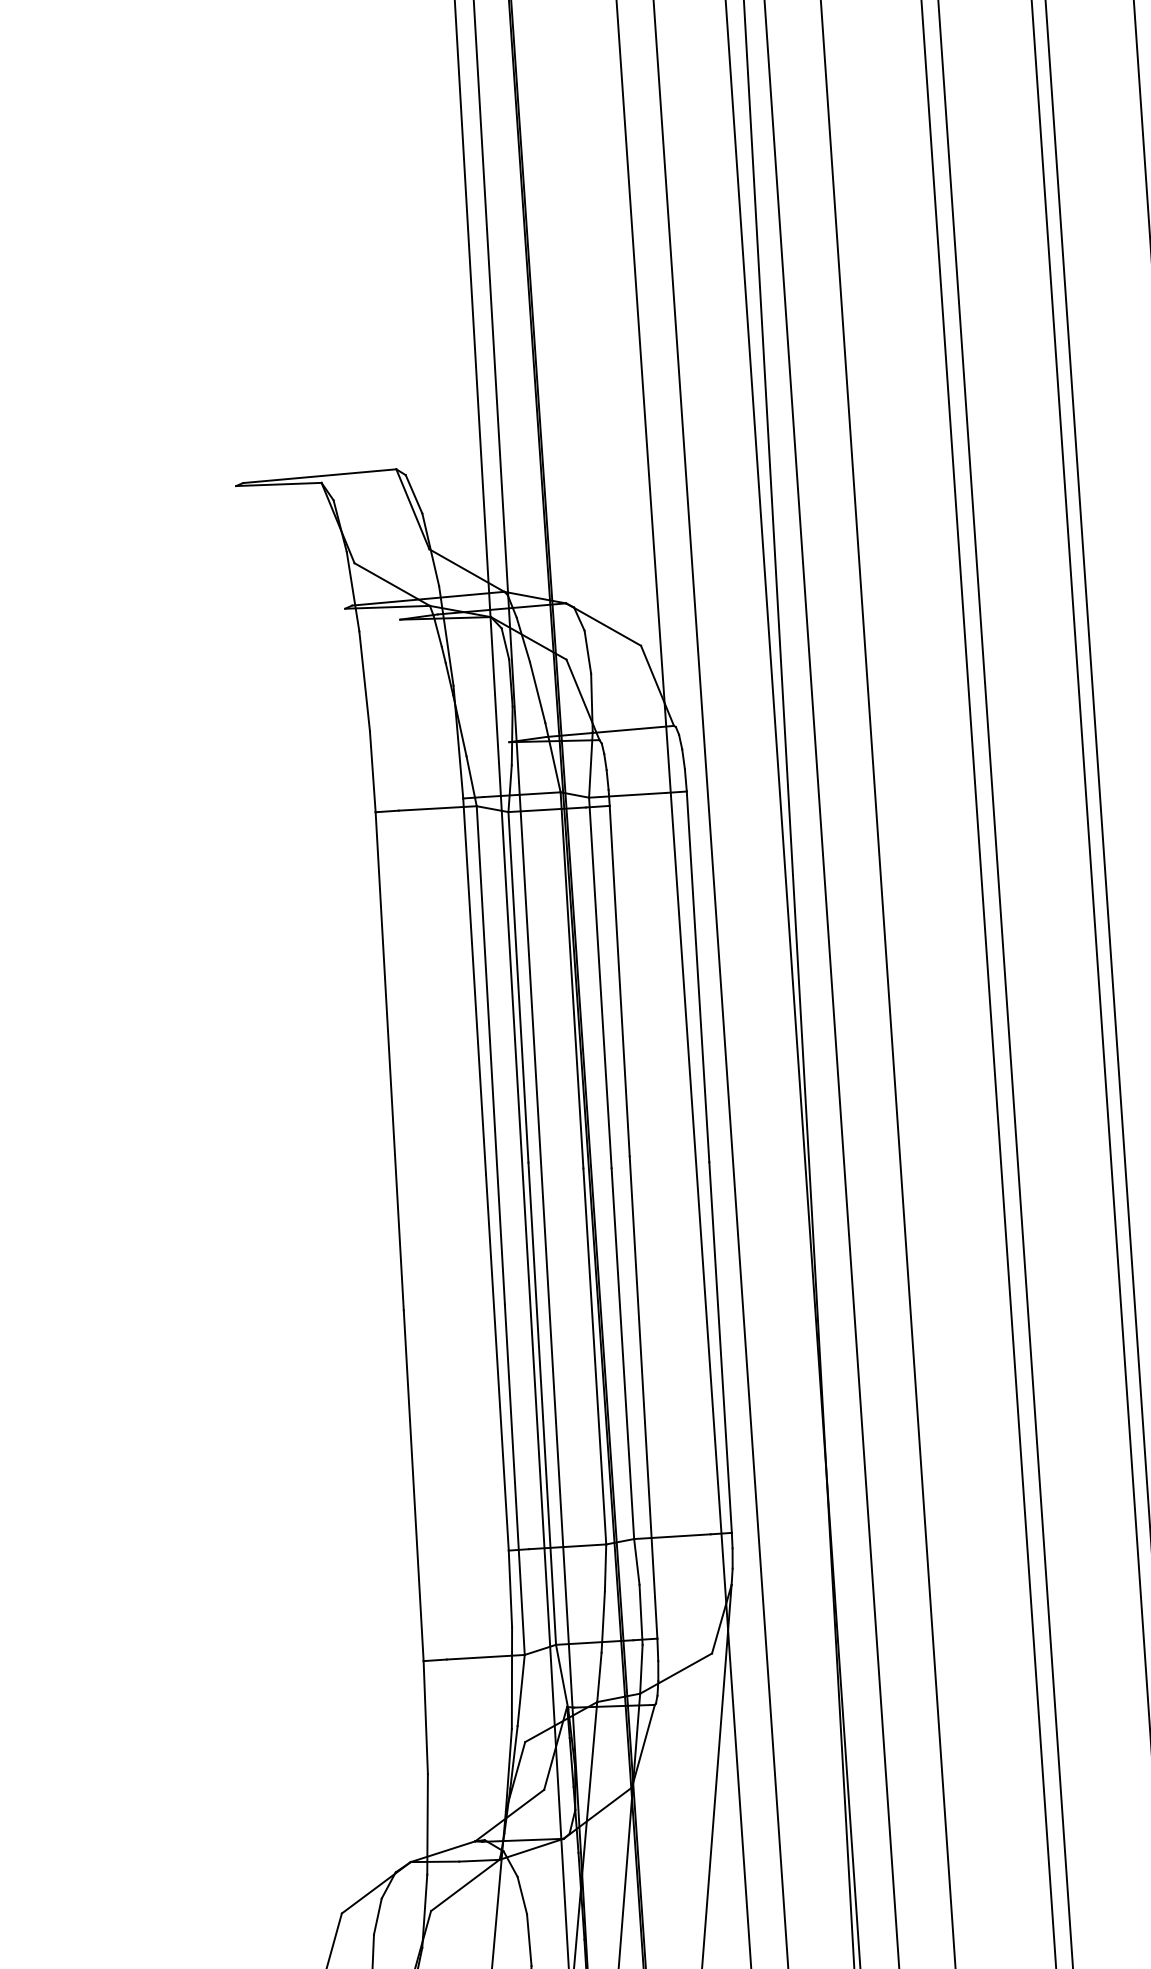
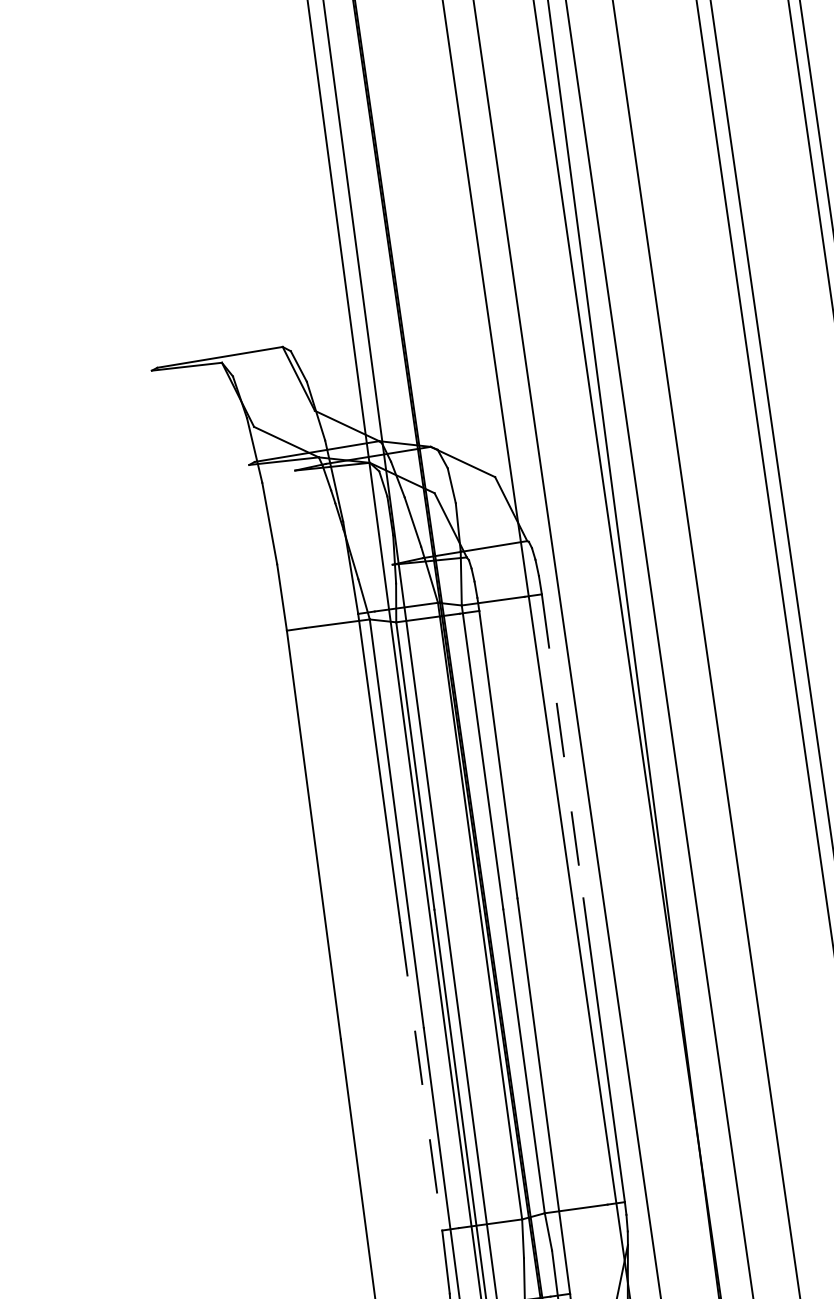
line: (698, 976) -> (562, 745), solid -> dashed
line: (497, 1363) -> (421, 1077), solid -> dashed

